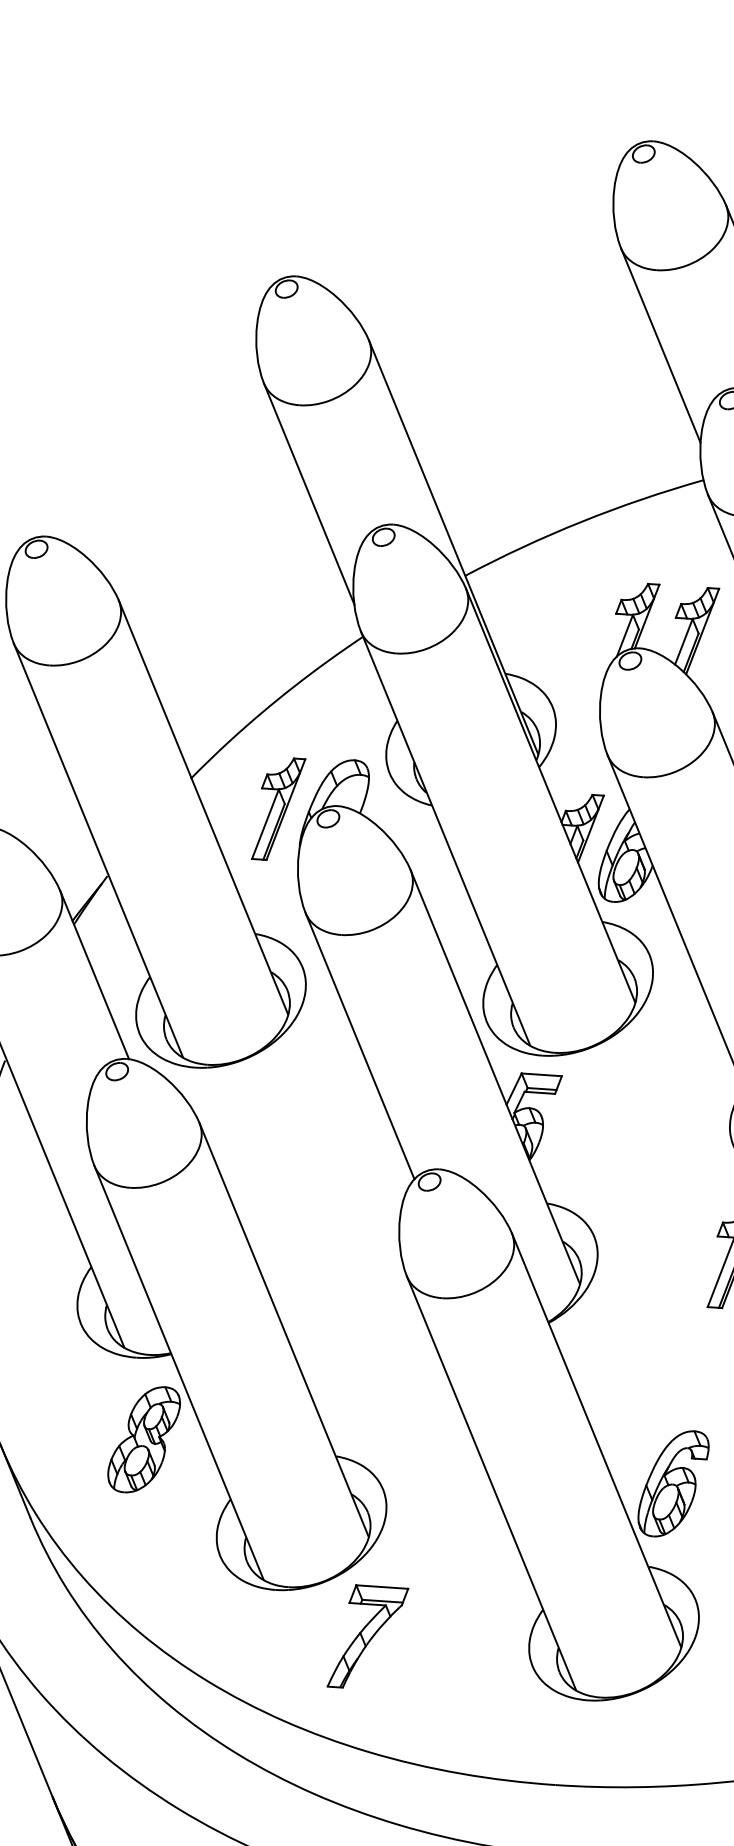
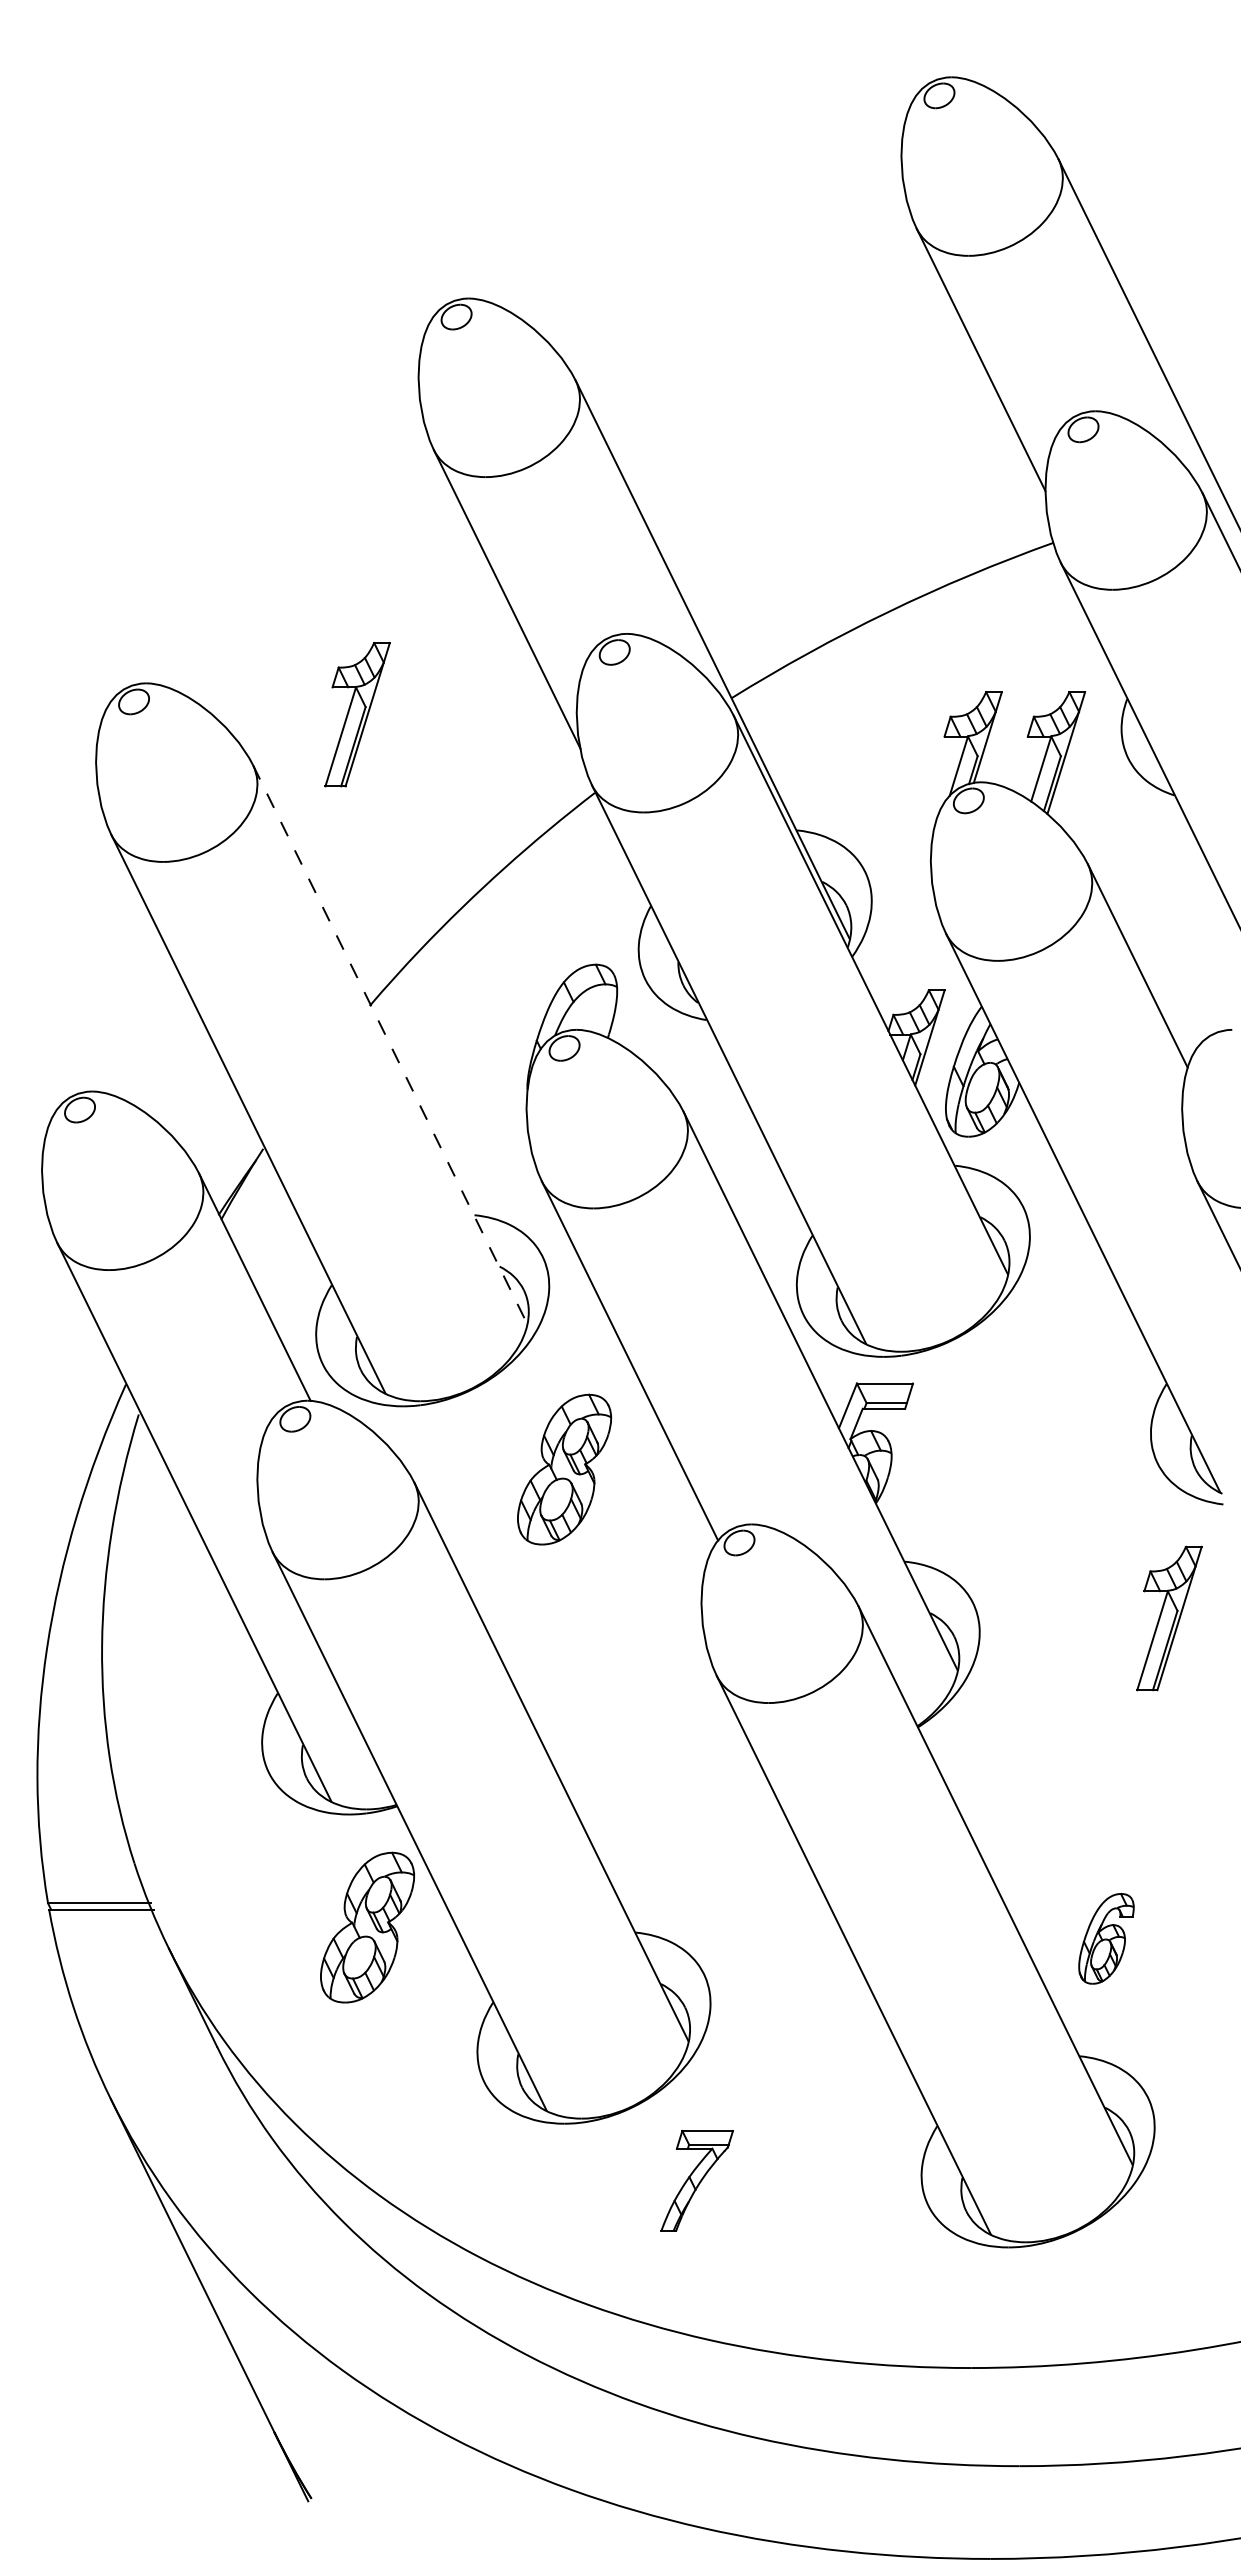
line: (203, 807) -> (390, 1044), solid -> dashed
part: (278, 809) -> (357, 714), moved
part: (307, 1120) -> (564, 1469), added
part: (673, 1483) -> (1106, 1938), size x0.6
part: (368, 1637) -> (697, 2180), size x0.7

